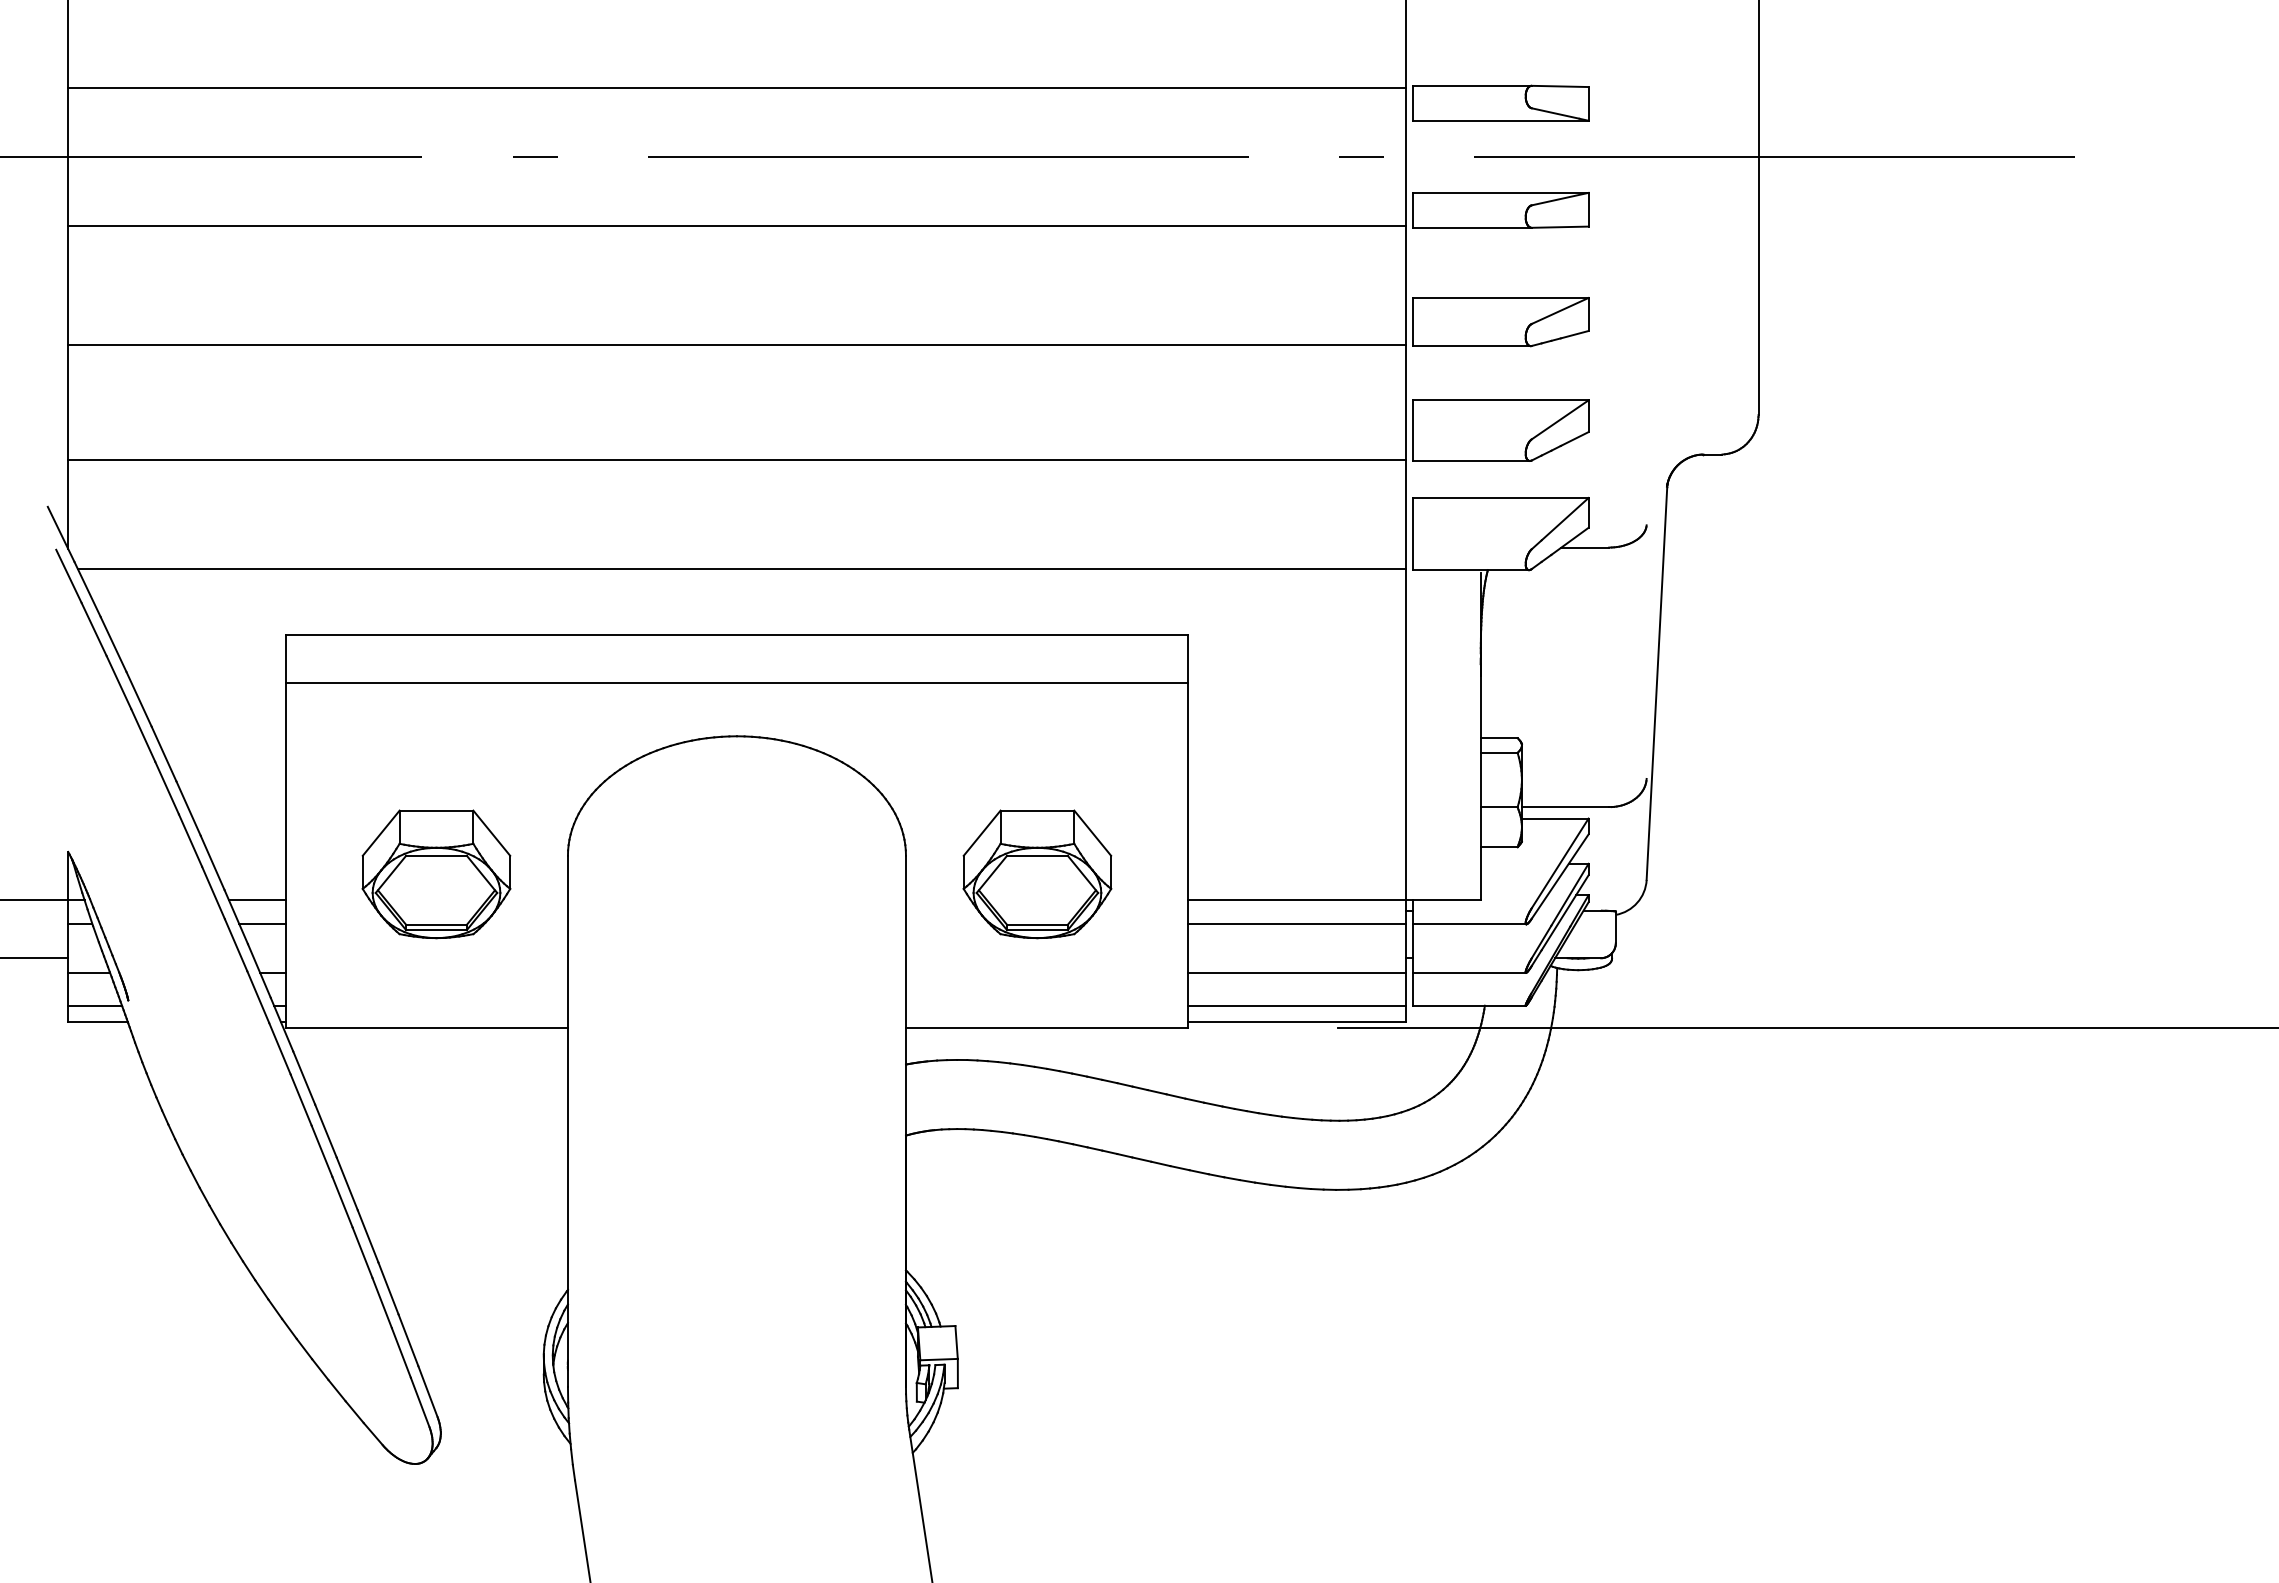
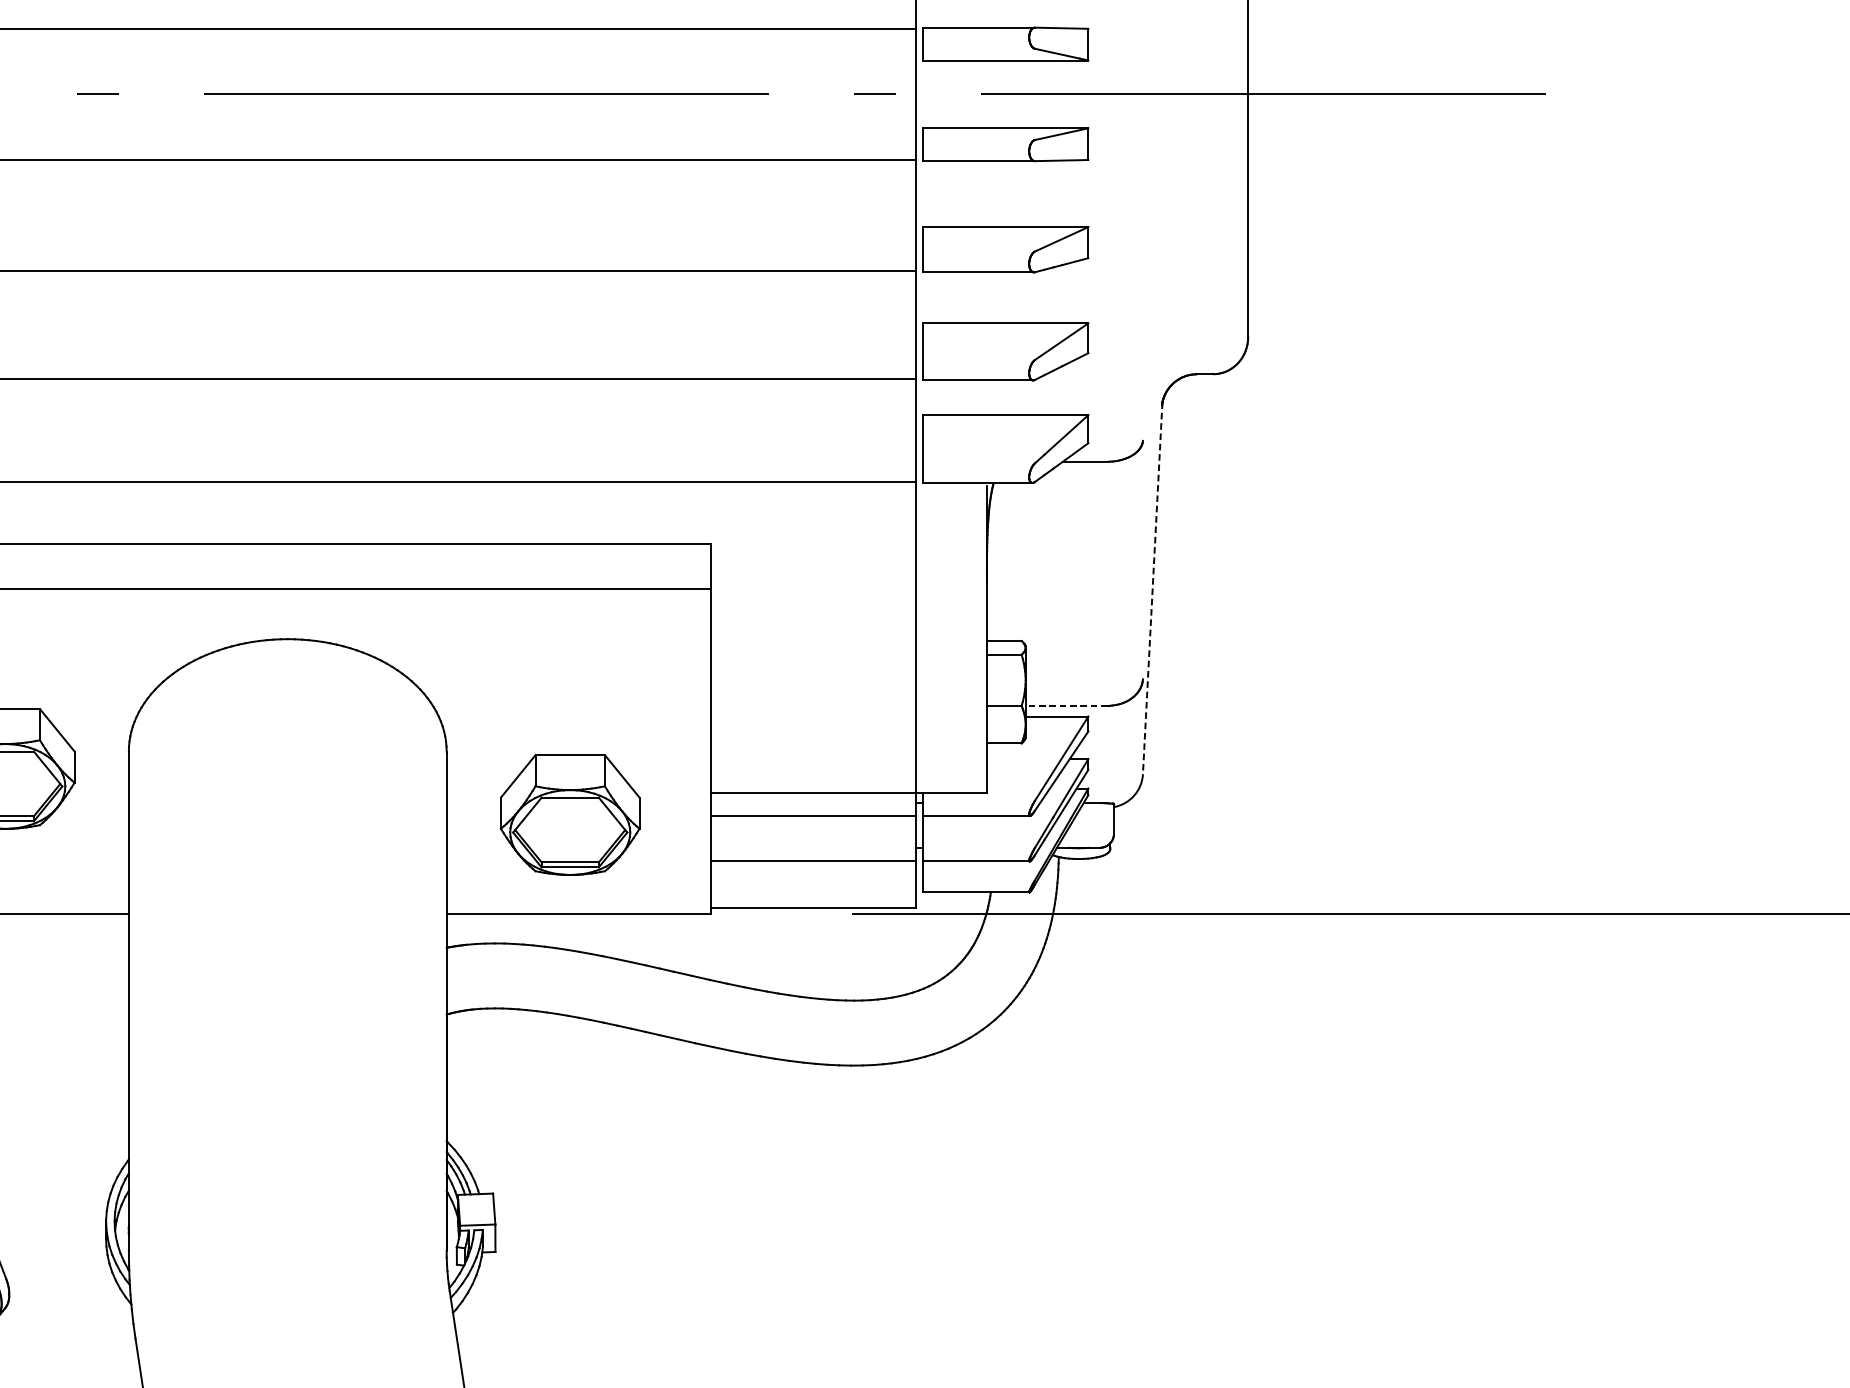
line: (1657, 682) -> (1153, 588), solid -> dashed
line: (1565, 807) -> (1066, 706), solid -> dashed
part: (1037, 874) -> (570, 815), moved
line: (1296, 1005) -> (813, 892), removed

